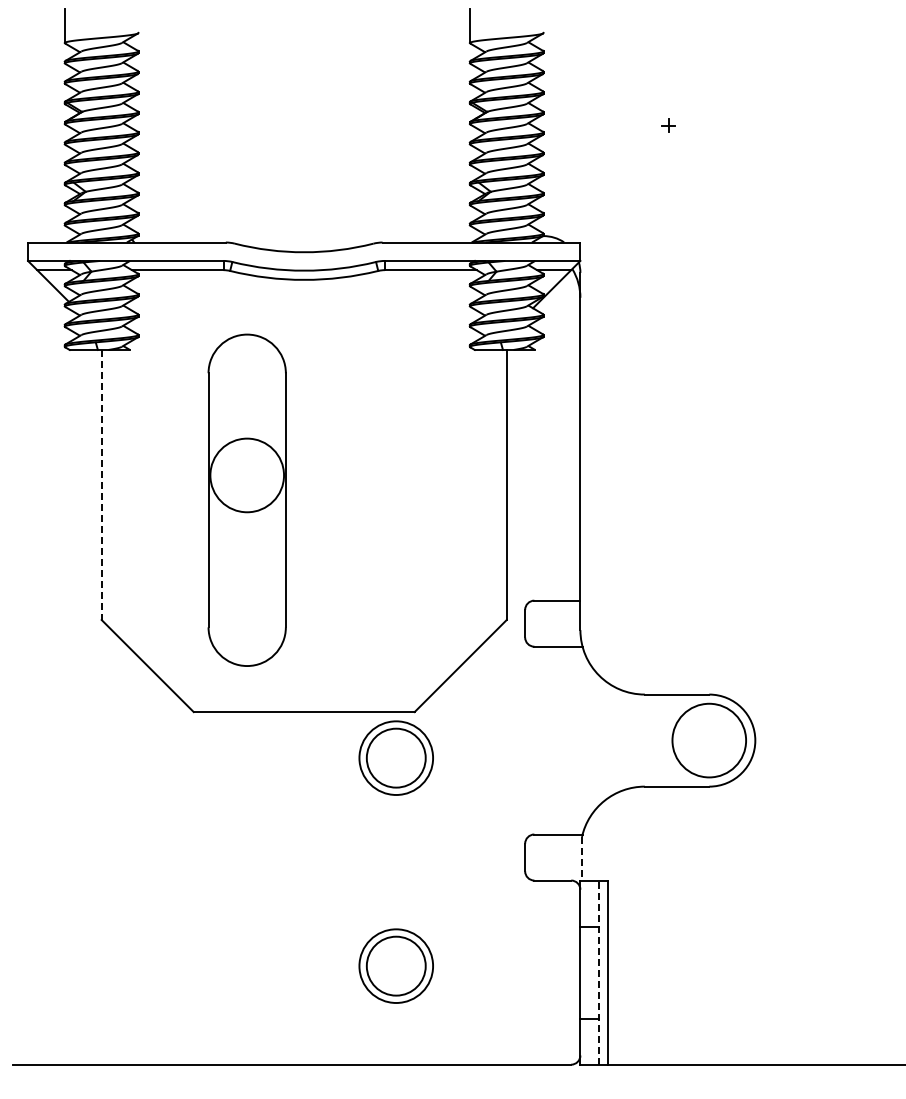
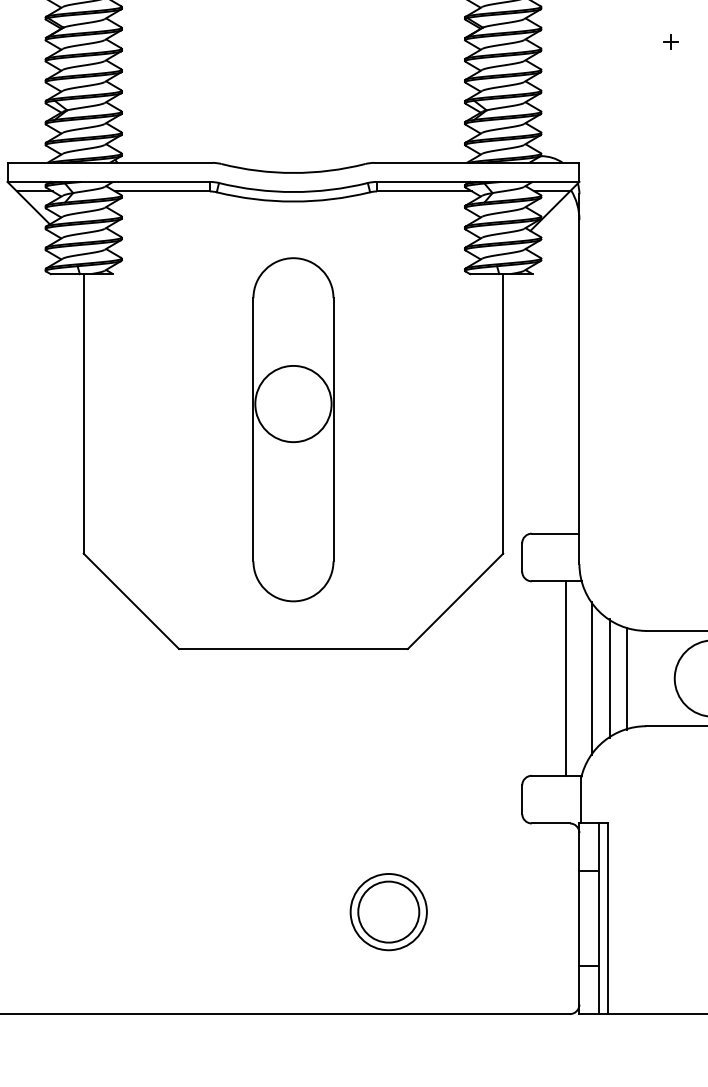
line: (101, 485) -> (83, 414), dashed -> solid
part: (246, 499) -> (292, 428), moved
line: (567, 740) -> (566, 678), added
line: (592, 740) -> (591, 678), added
line: (609, 740) -> (609, 678), added
line: (625, 740) -> (626, 678), added
part: (395, 757) -> (387, 696), removed
line: (581, 858) -> (580, 800), dashed -> solid
line: (598, 972) -> (598, 918), dashed -> solid

